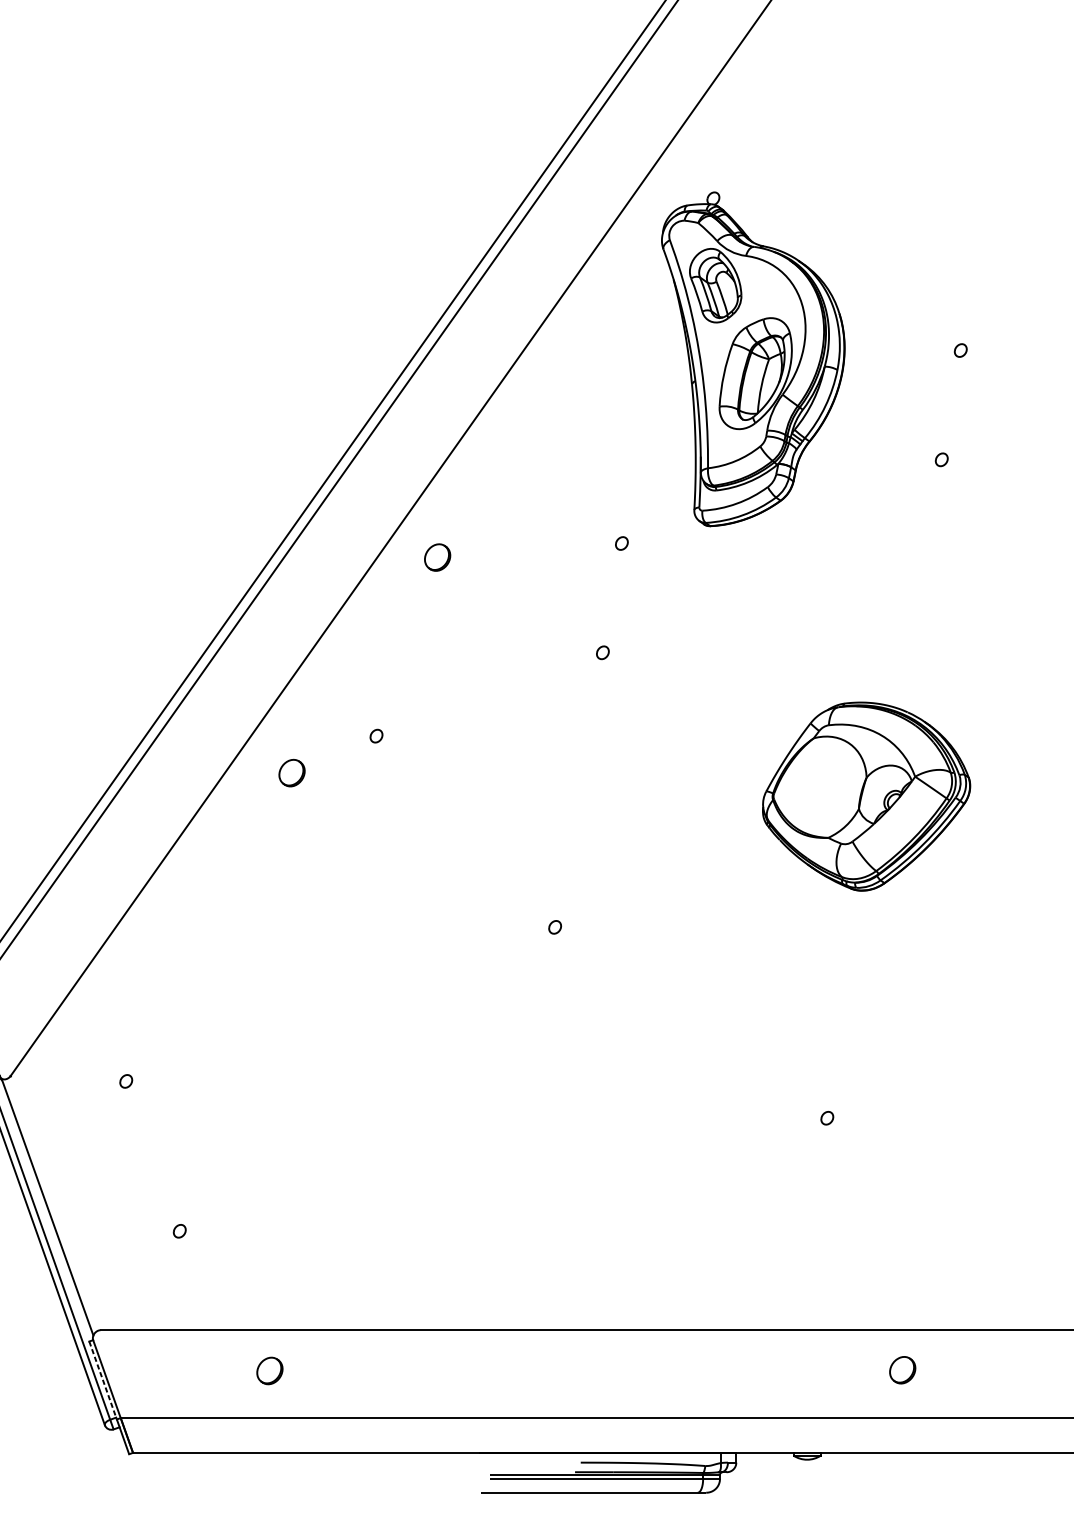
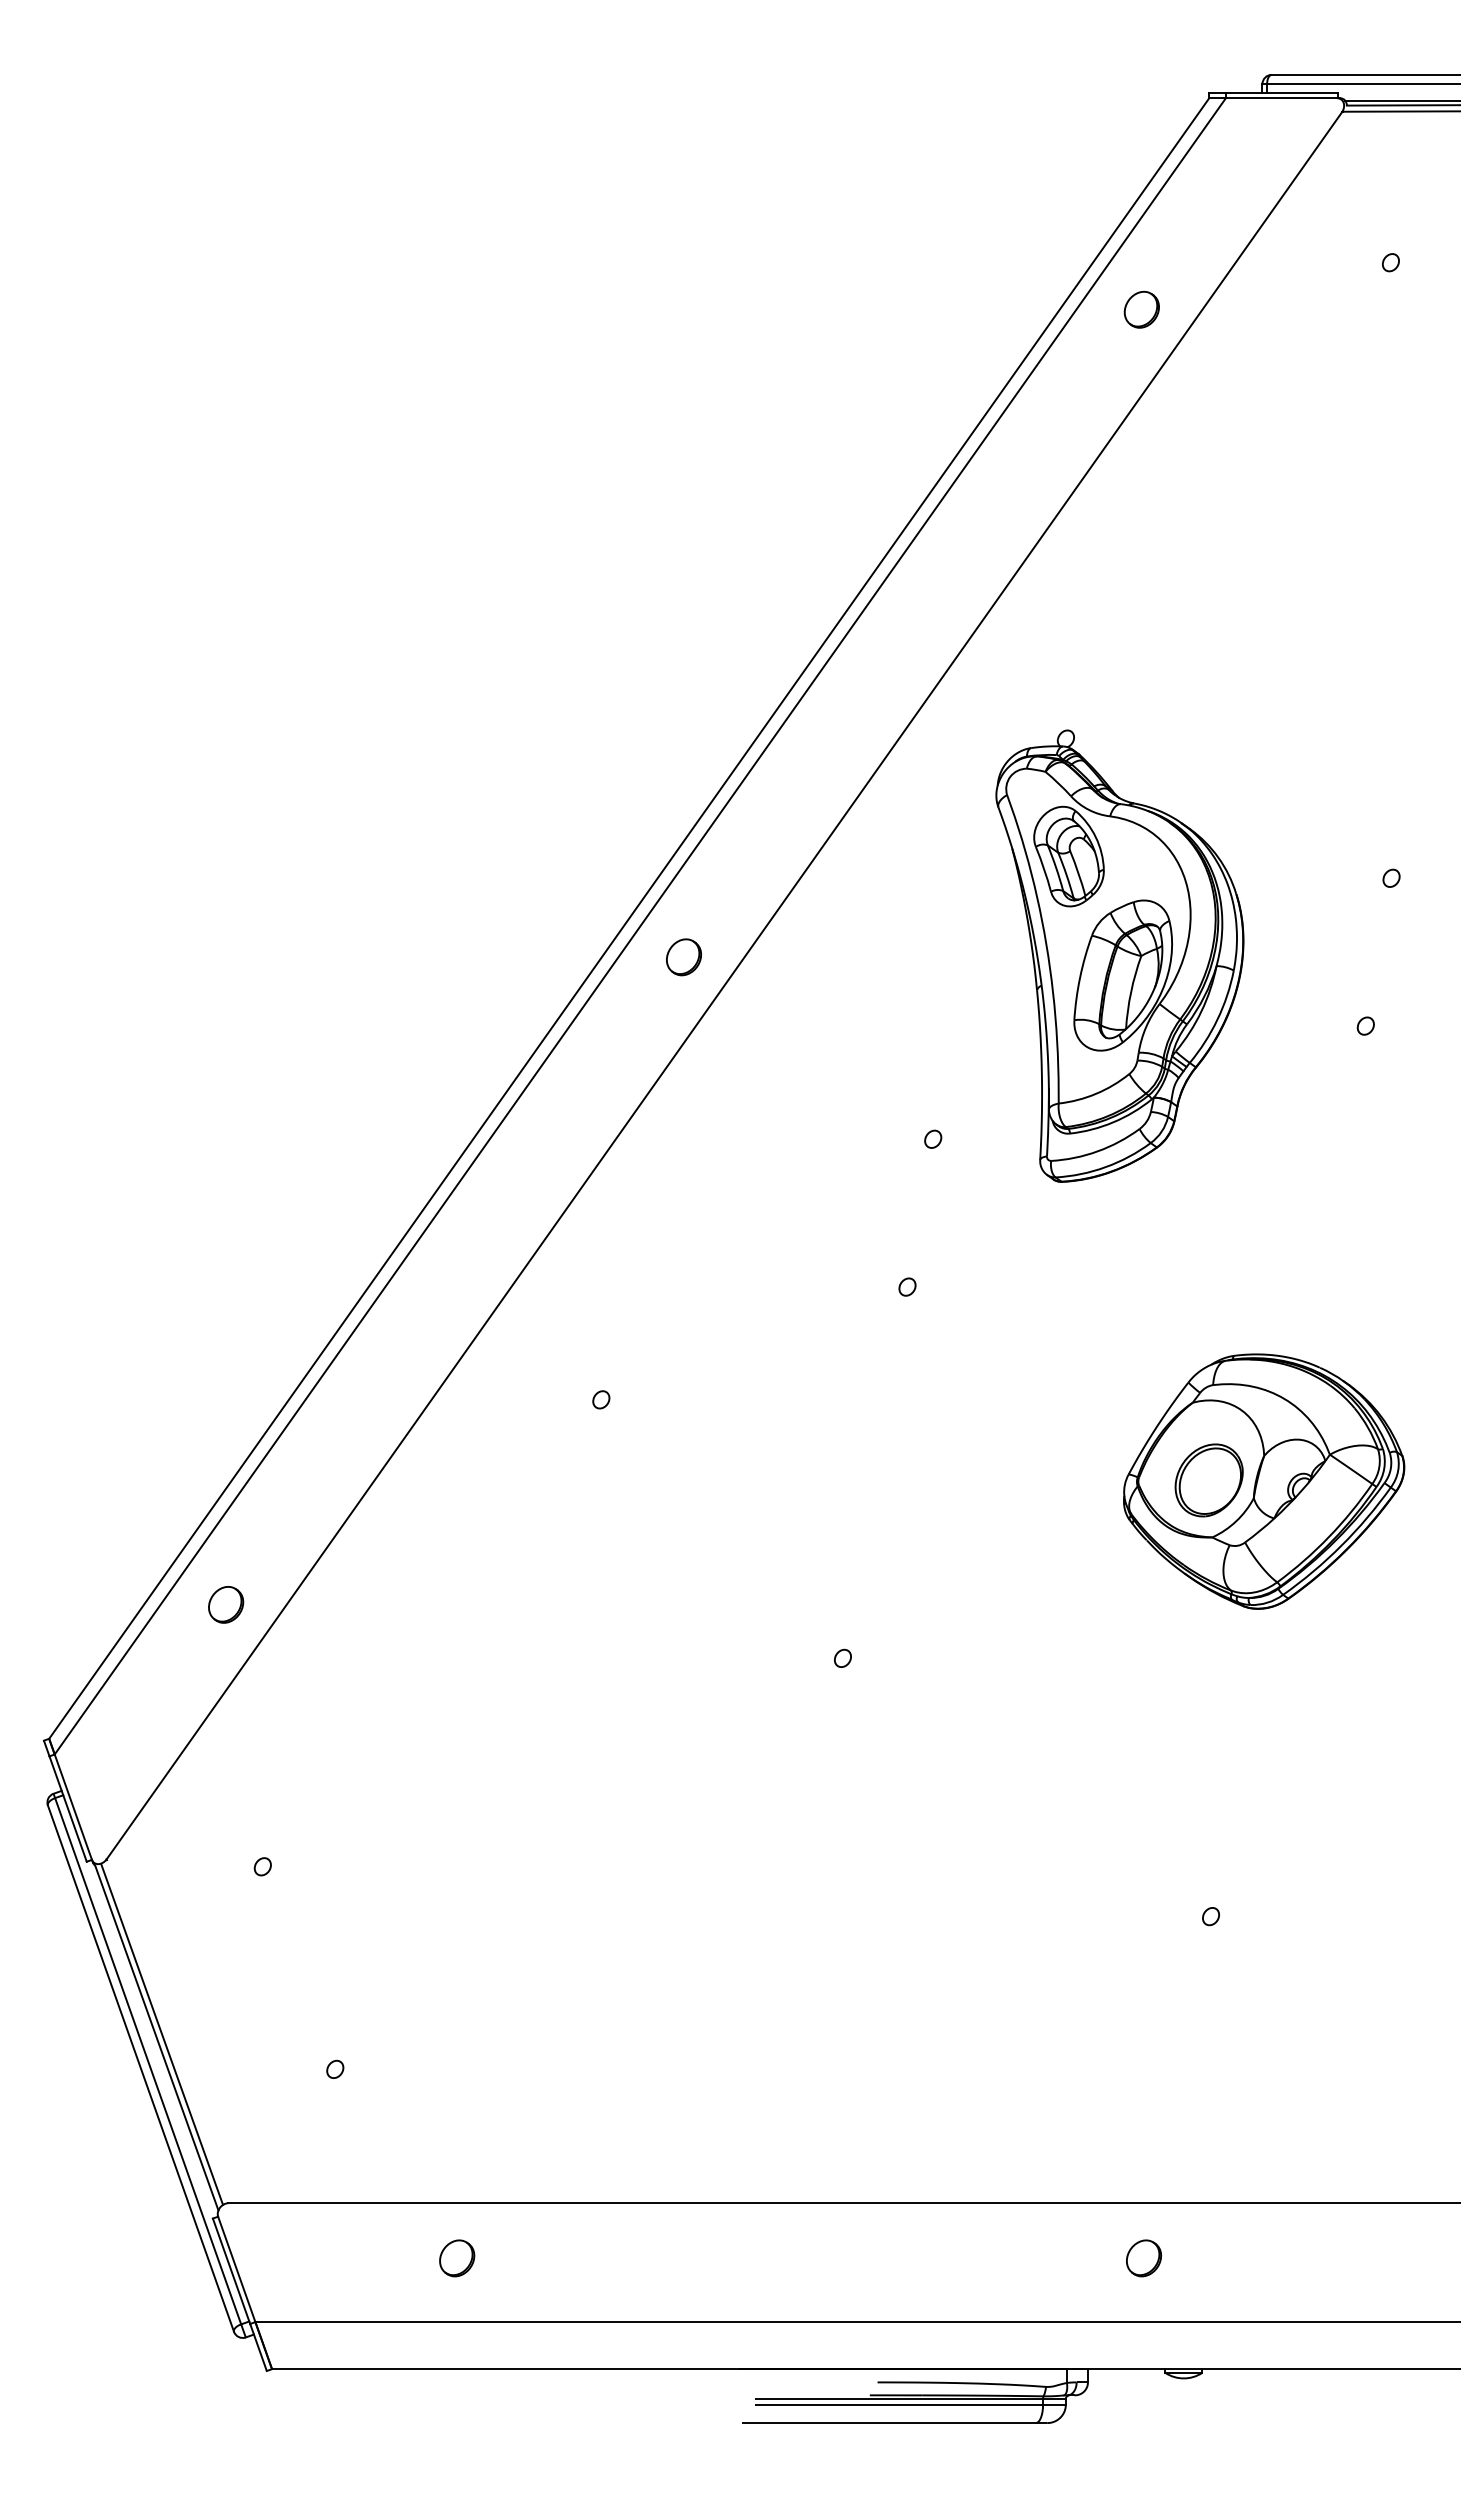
part: (752, 358) -> (1119, 955), moved
part: (437, 557) -> (683, 957), moved
part: (292, 772) -> (226, 1604), moved
part: (825, 795) -> (1208, 1480), added
line: (52, 1205) -> (162, 2034), added
part: (903, 1370) -> (1144, 2258), moved
line: (103, 1380) -> (231, 2271), dashed -> solid

